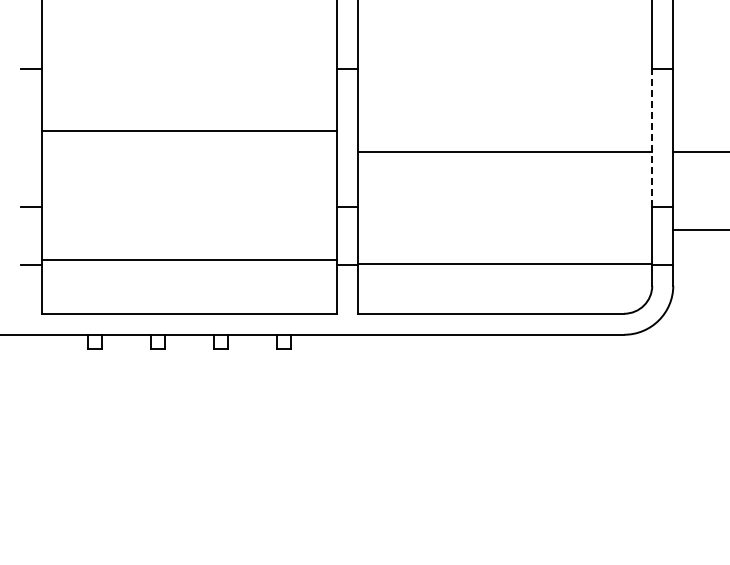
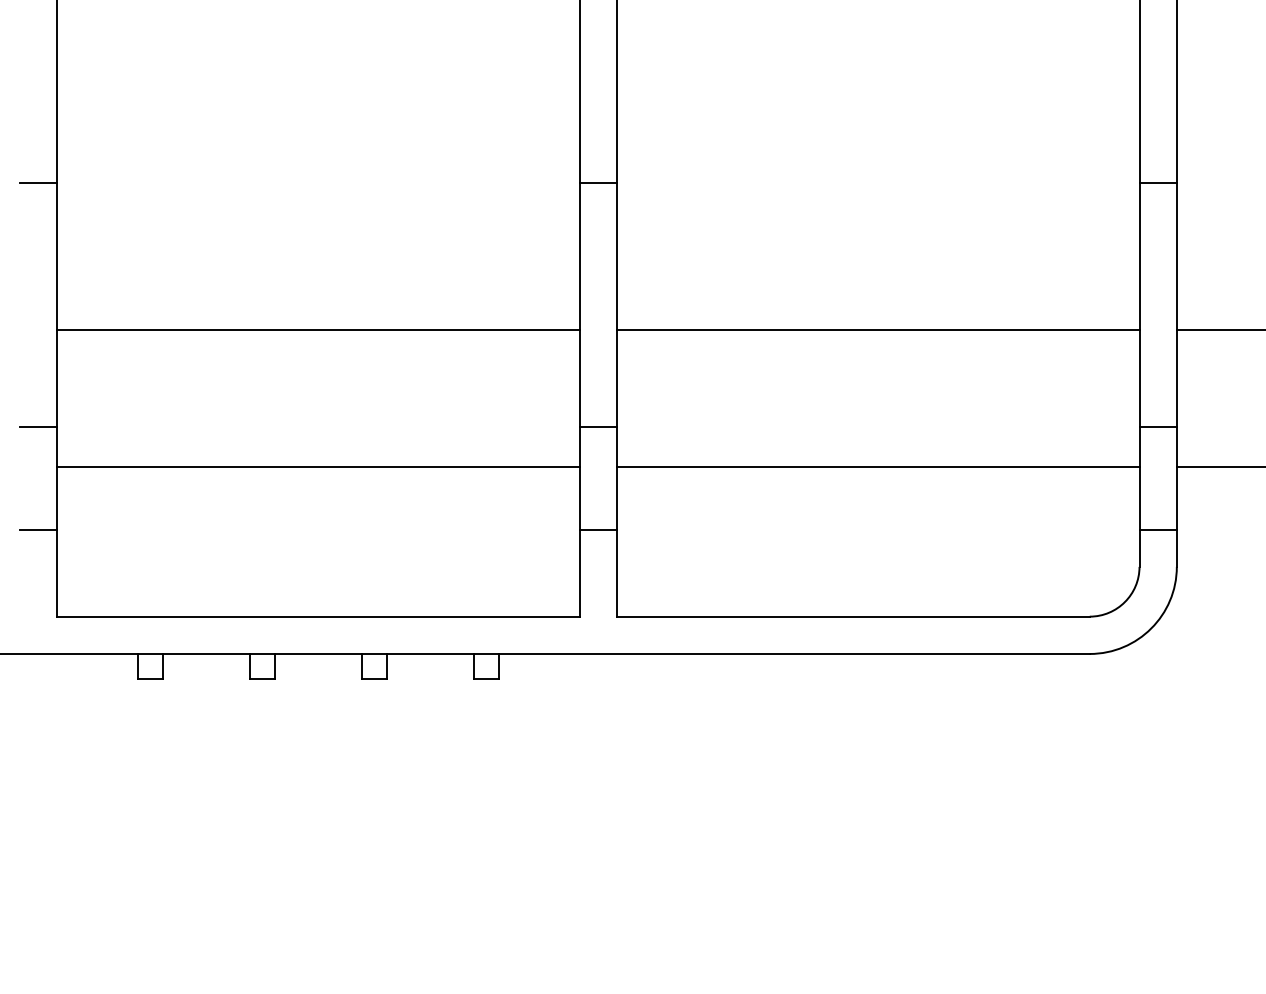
line: (189, 131) -> (318, 330), moved
line: (652, 138) -> (1139, 305), dashed -> solid
line: (189, 259) -> (318, 467), moved
line: (504, 263) -> (877, 467), moved

